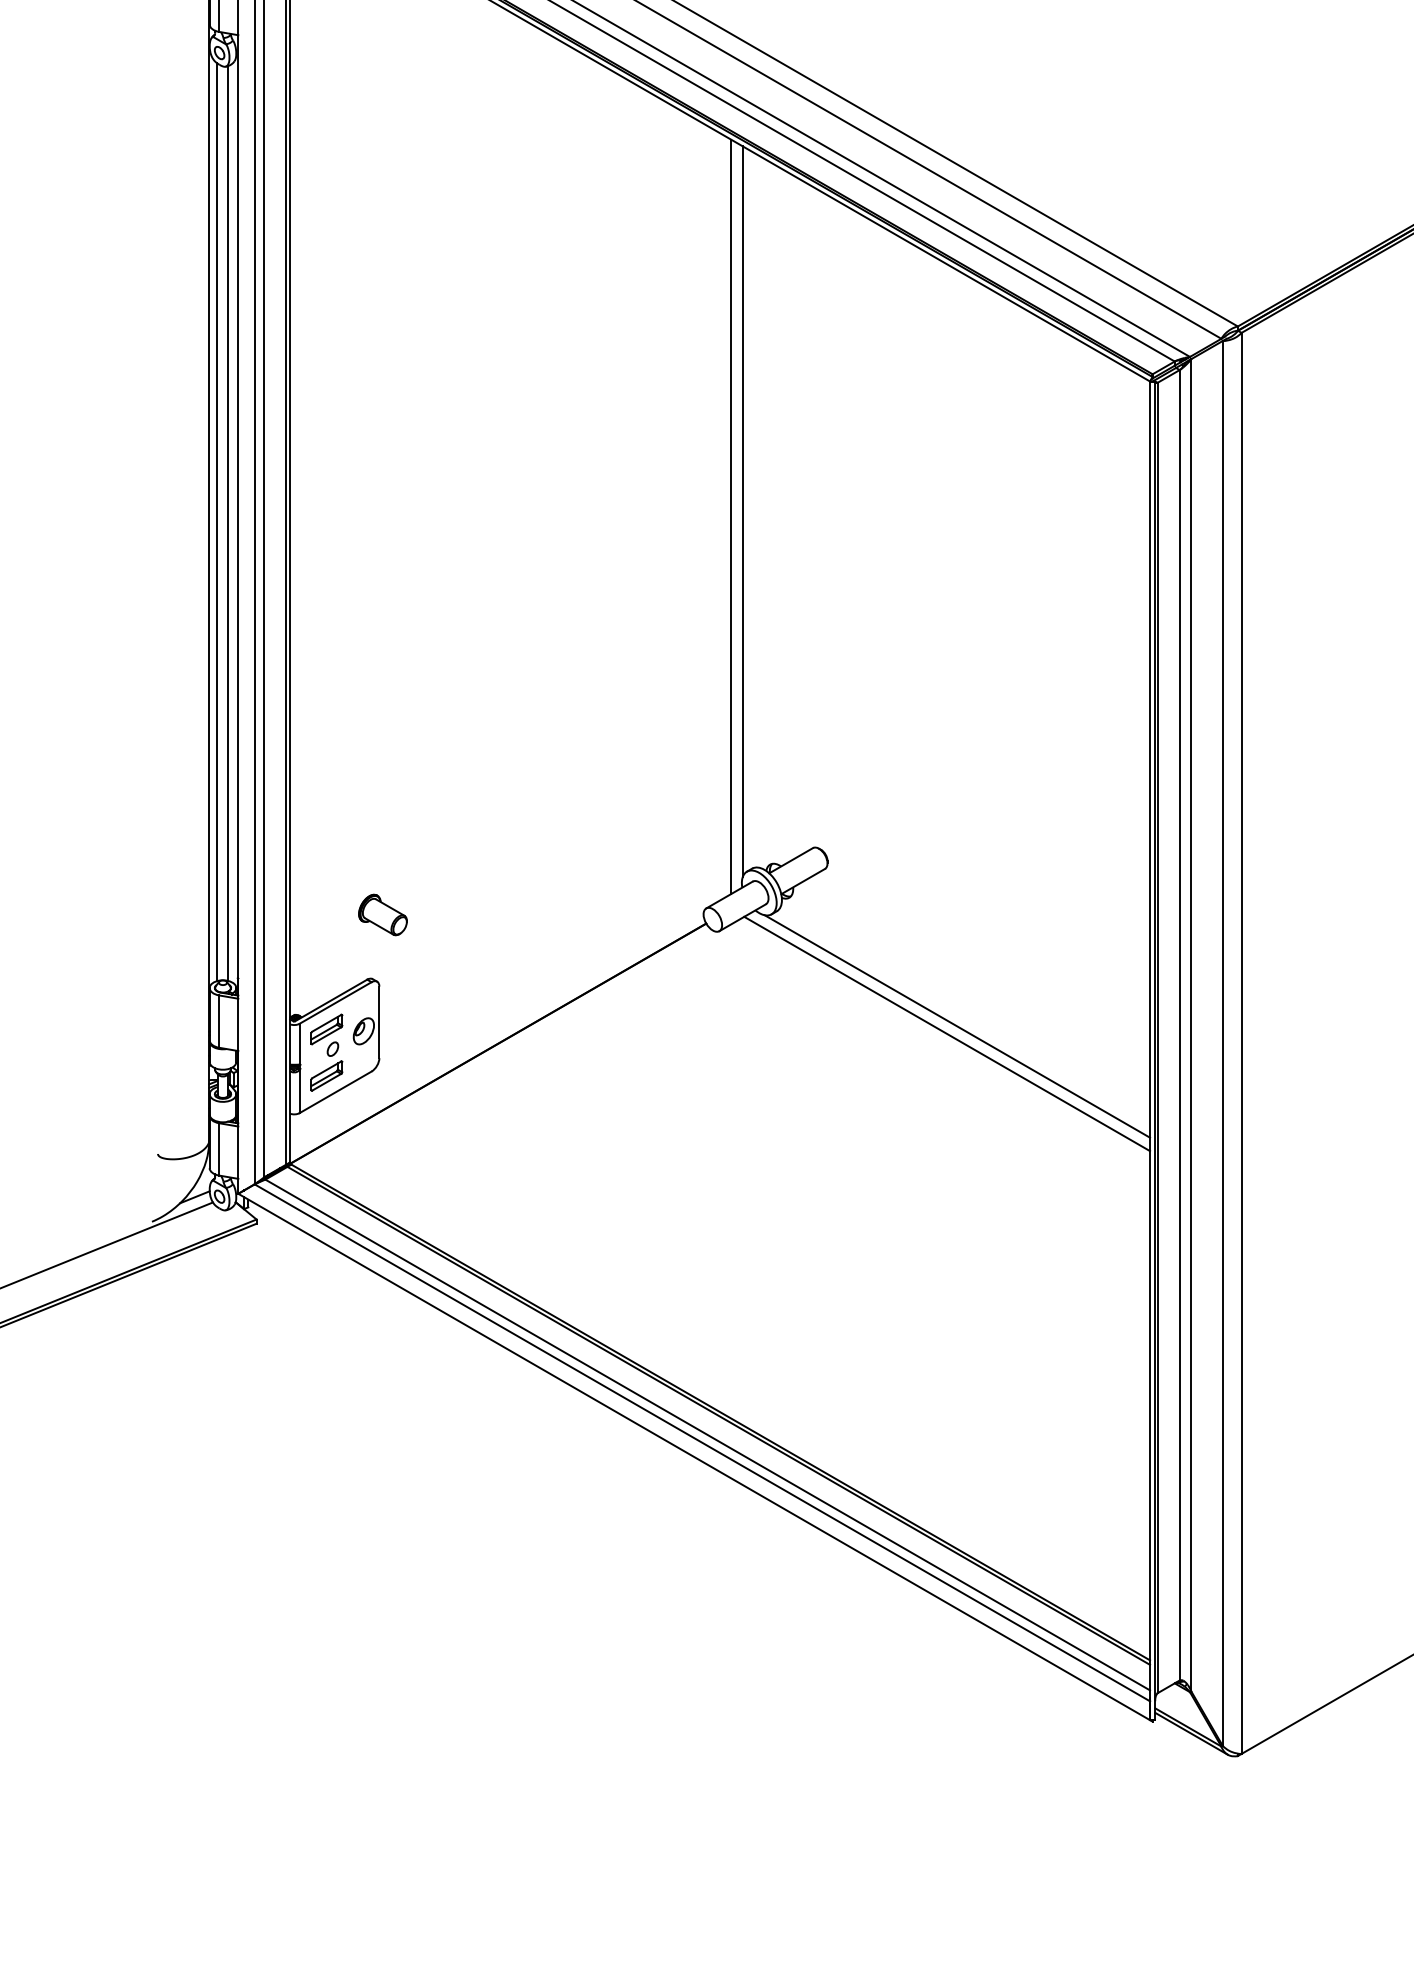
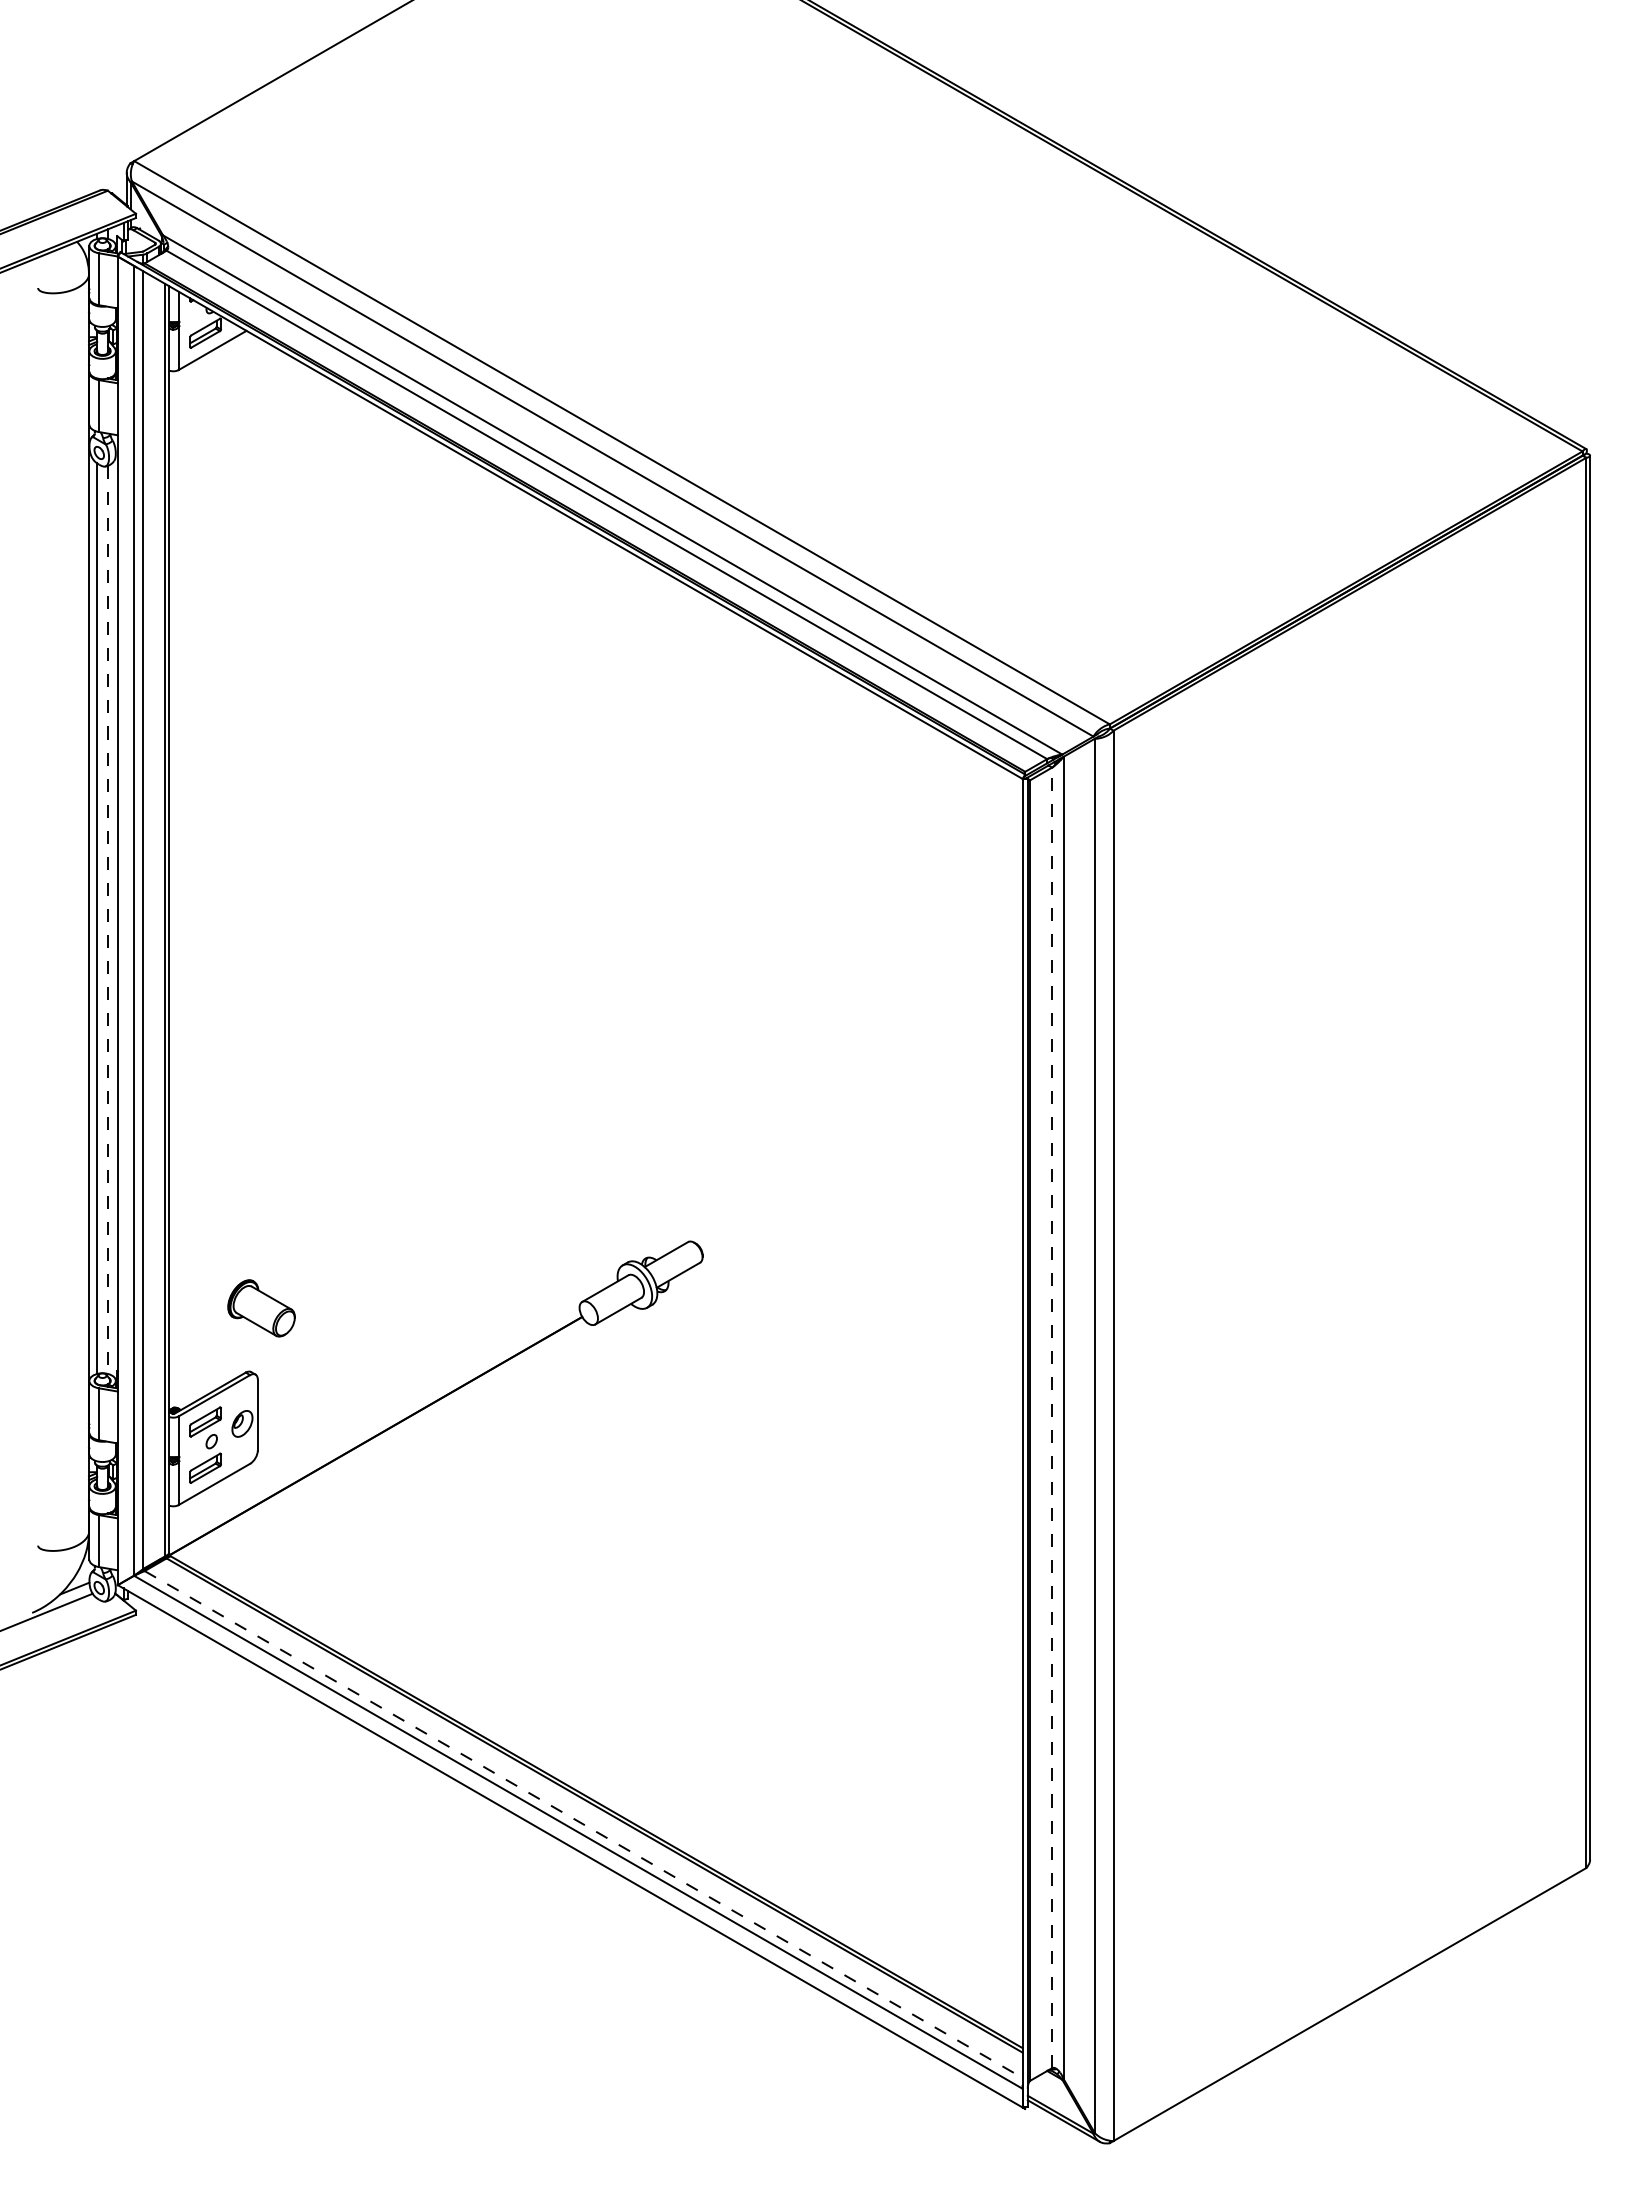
line: (742, 511) -> (618, 907), removed
line: (730, 516) -> (606, 912), removed
line: (228, 524) -> (108, 920), solid -> dashed
part: (382, 915) -> (260, 1308), size x1.4
line: (1180, 1024) -> (1052, 1417), solid -> dashed
line: (957, 1025) -> (831, 1418), removed
line: (946, 1033) -> (820, 1426), removed
line: (707, 1434) -> (583, 1824), solid -> dashed

